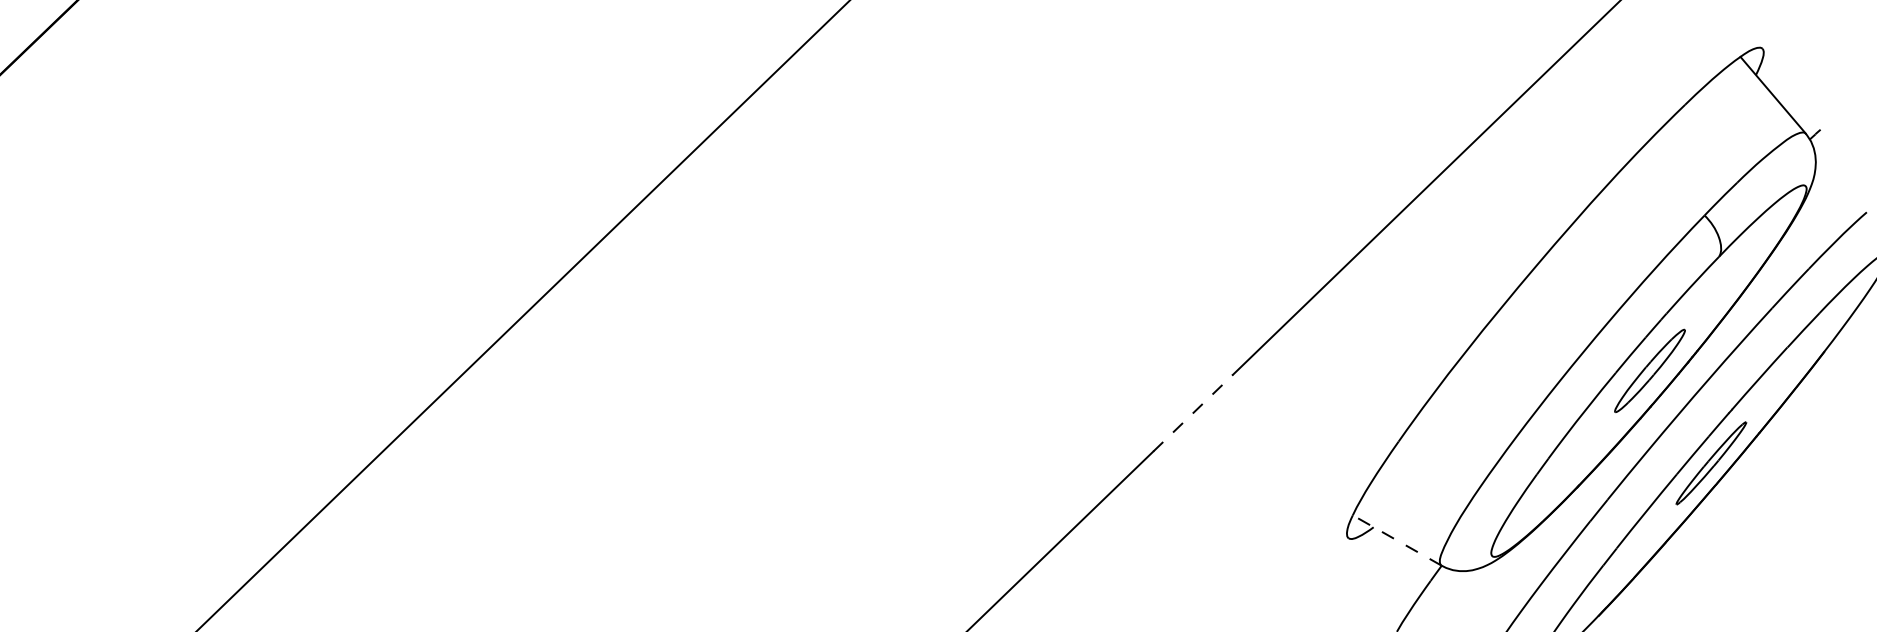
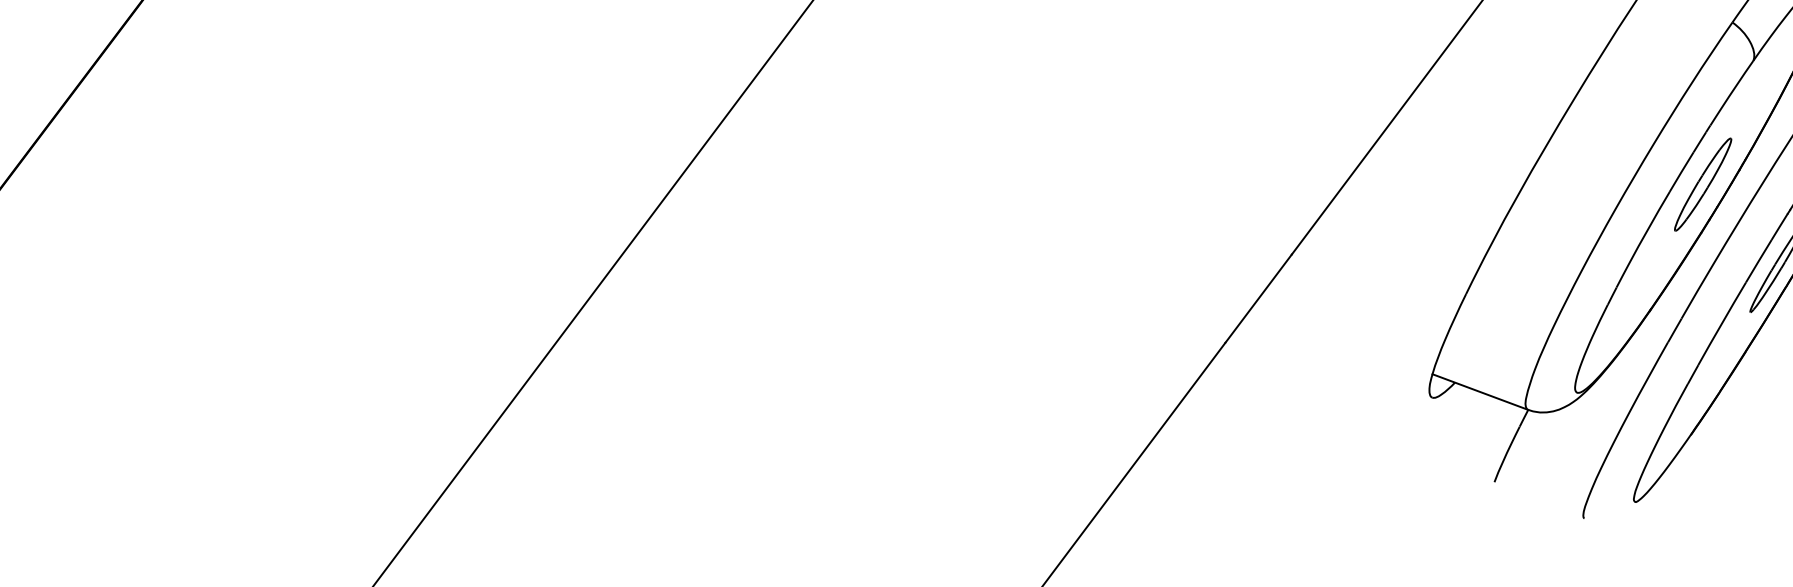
line: (1193, 412) -> (1258, 297), dashed -> solid
line: (1396, 540) -> (1479, 392), dashed -> solid

